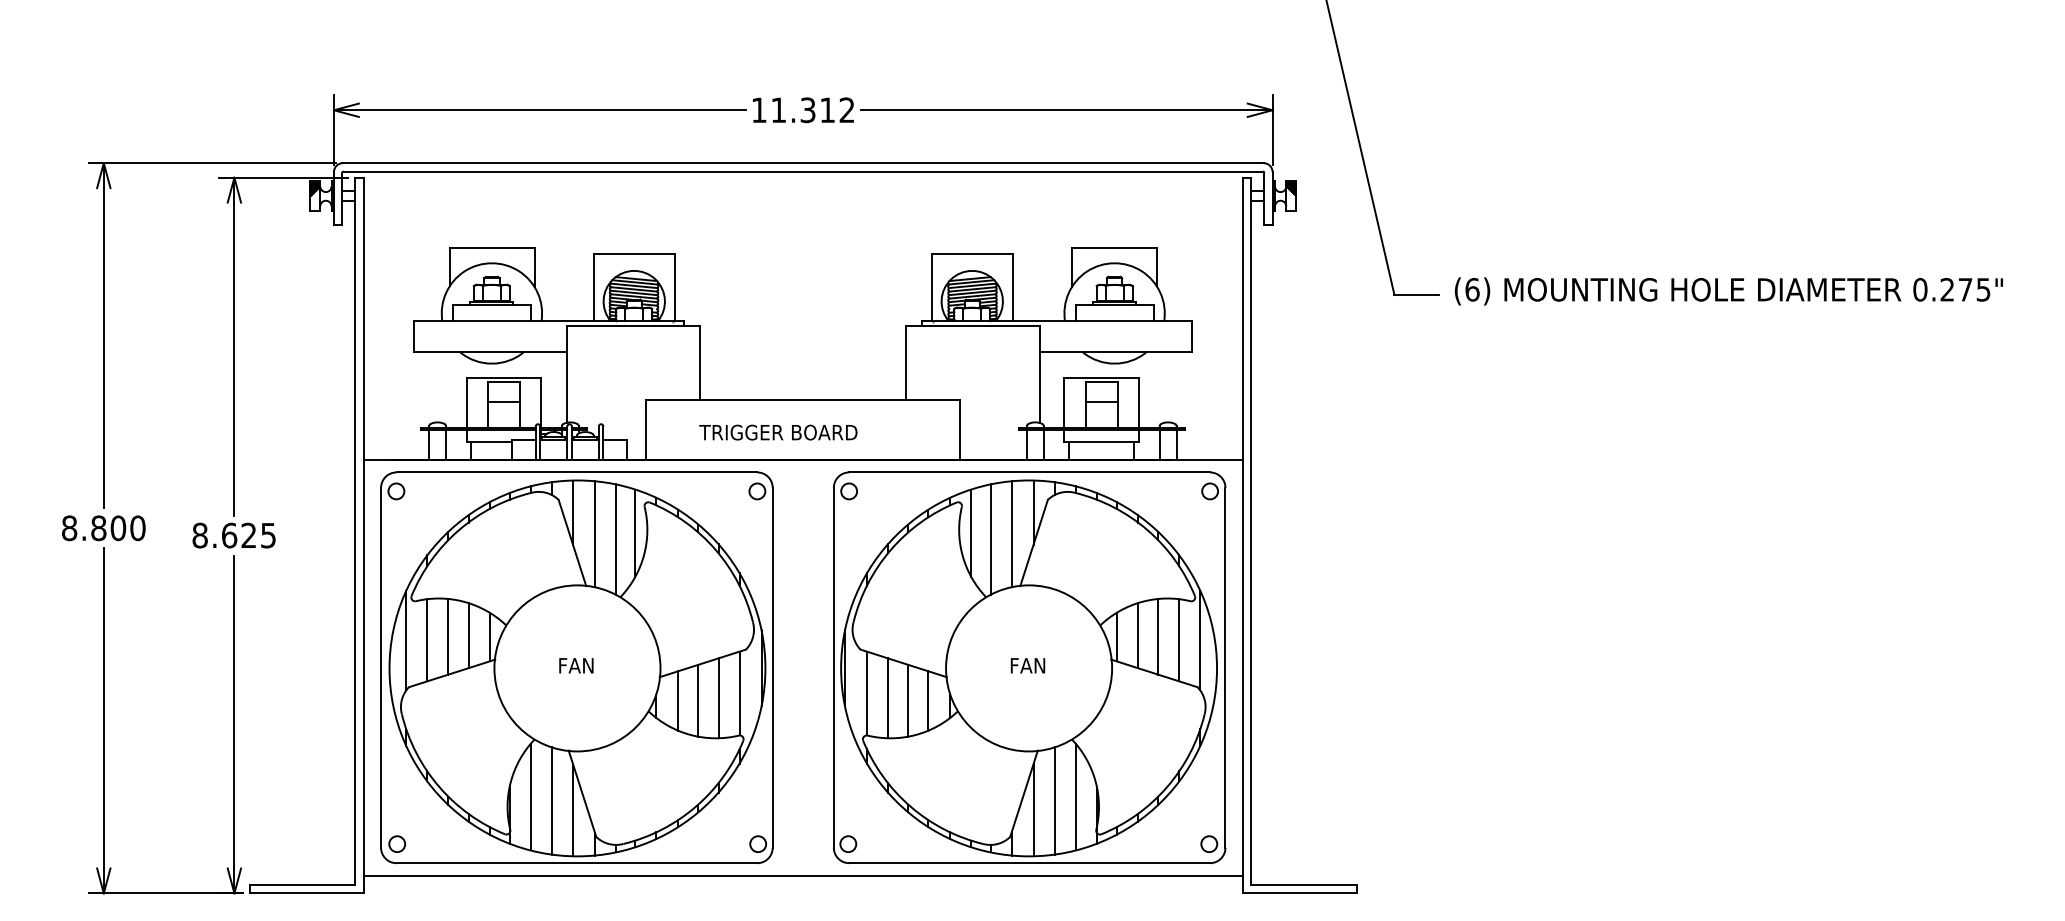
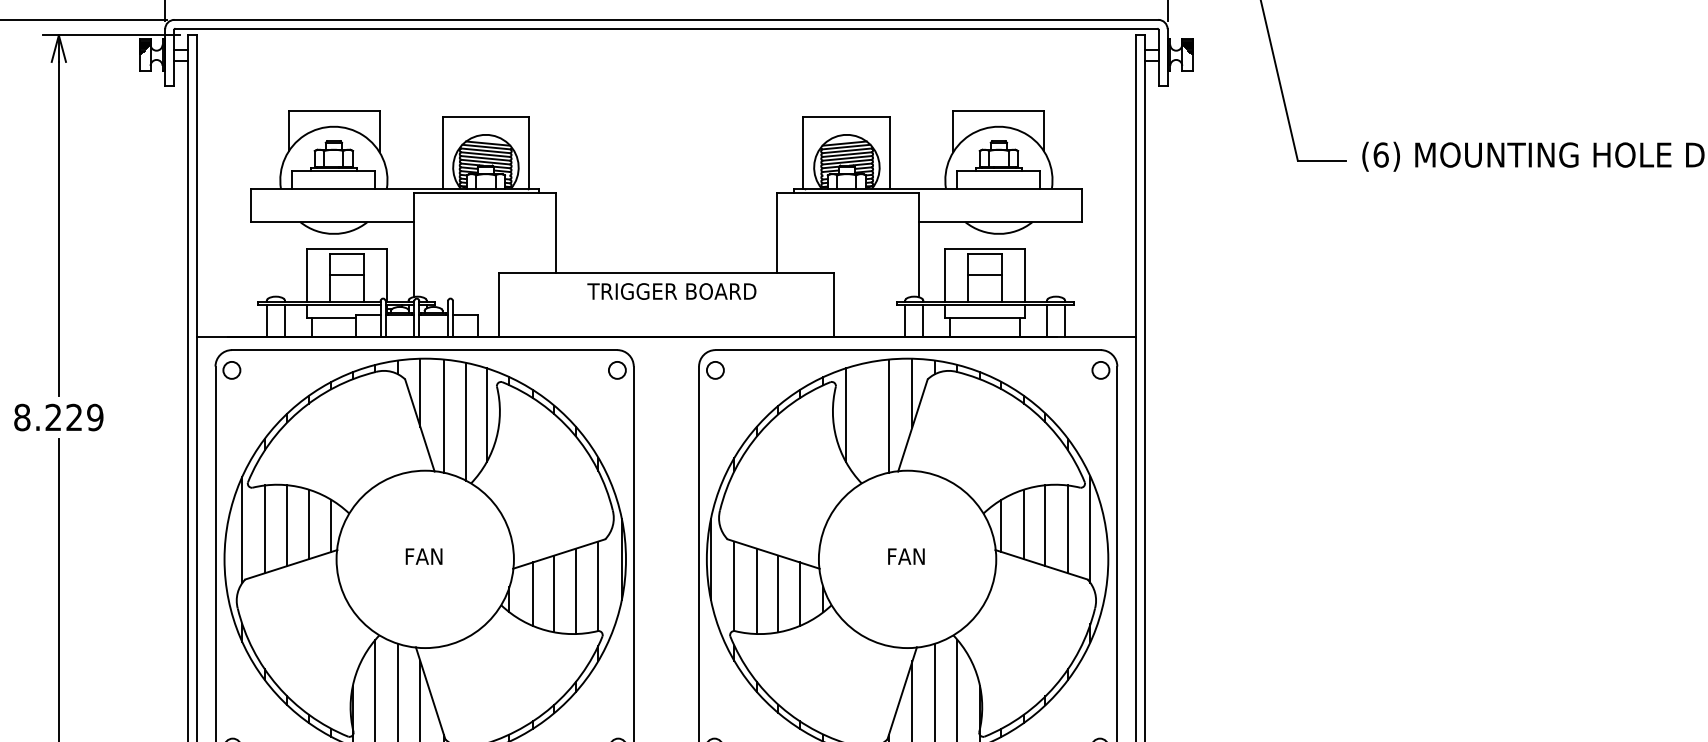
text: (778, 432) -> (672, 291), moved
text: (249, 535) -> (74, 417), 8.625 -> 8.229
line: (990, 539) -> (866, 421), removed

